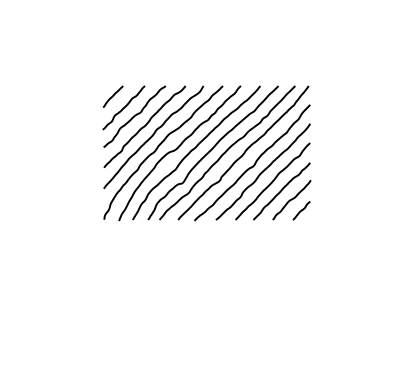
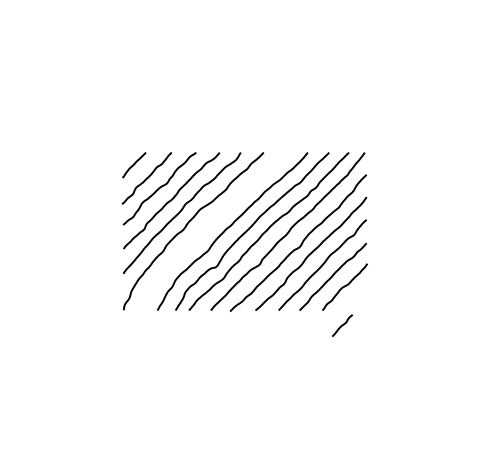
curve: (176, 149) -> (209, 227), removed
line: (301, 210) -> (342, 325), moved

